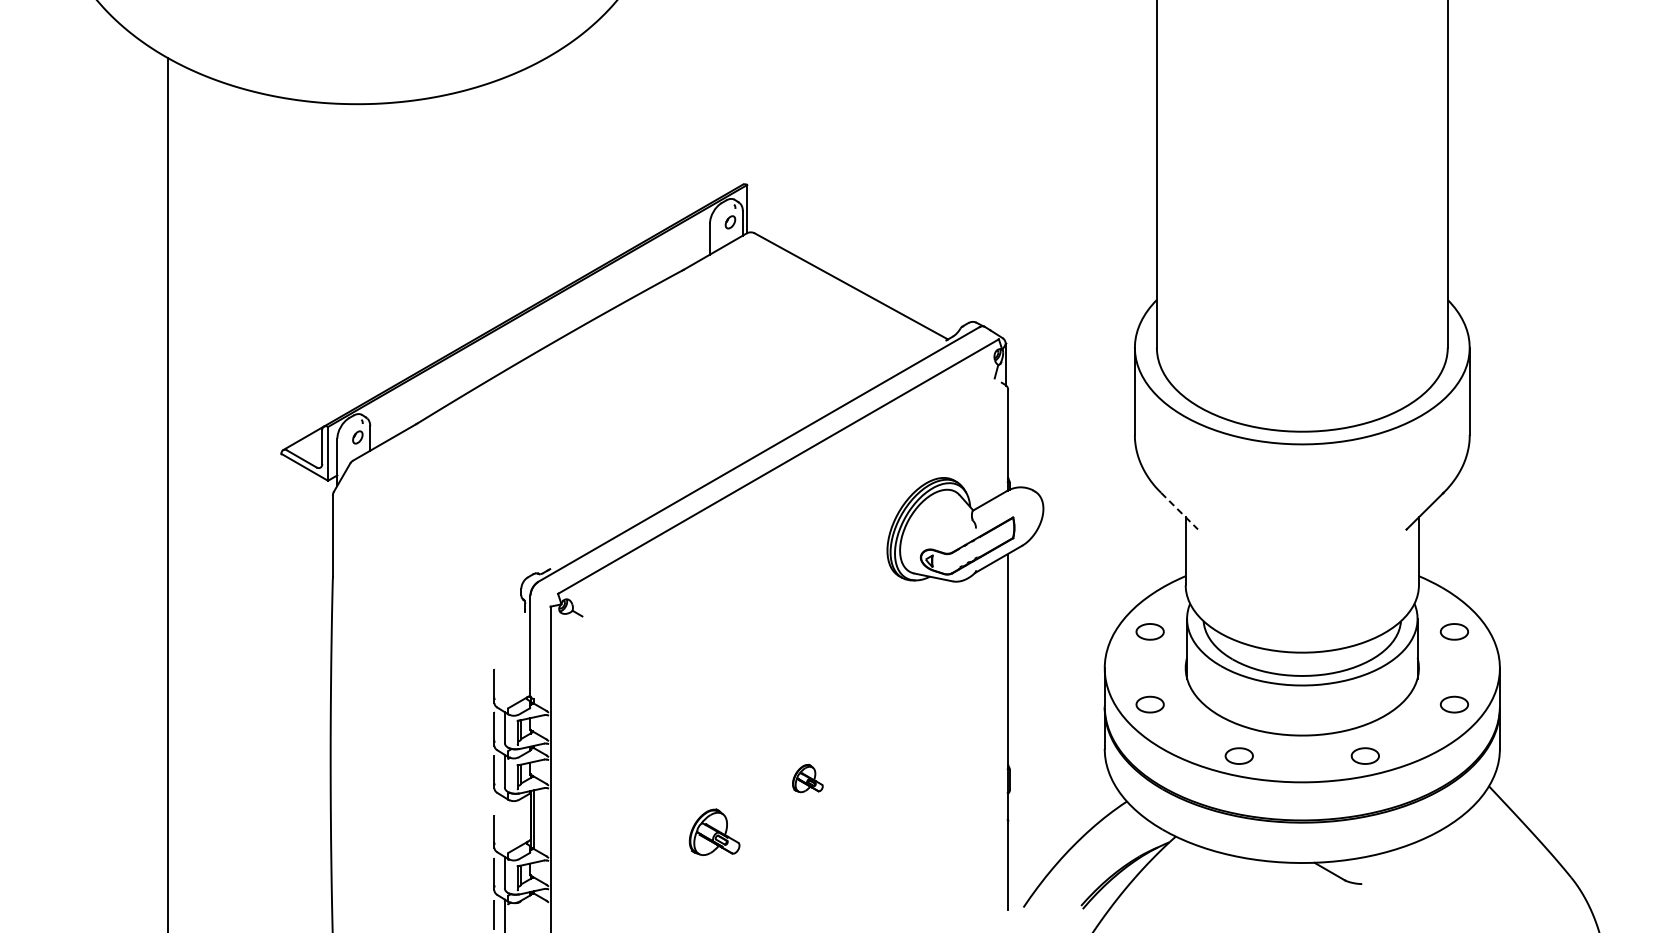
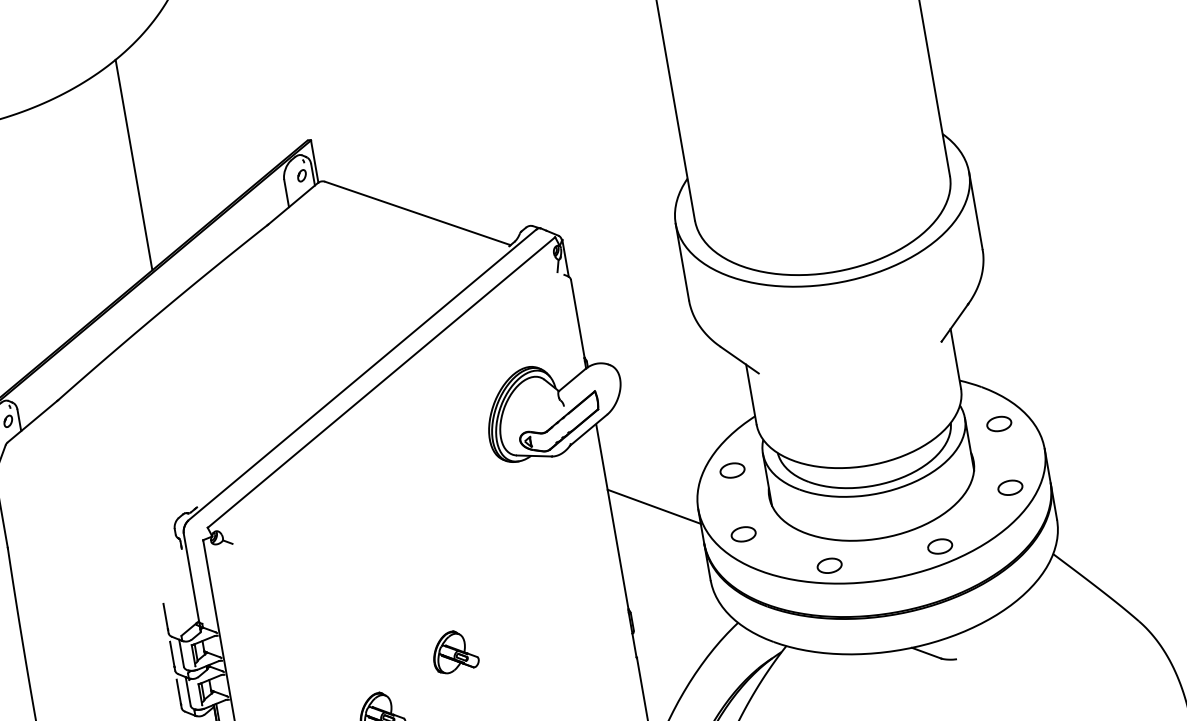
line: (546, 177) -> (133, 164), added
line: (1179, 511) -> (739, 360), dashed -> solid
line: (1056, 656) -> (654, 506), added
part: (807, 778) -> (454, 651), size x1.67

